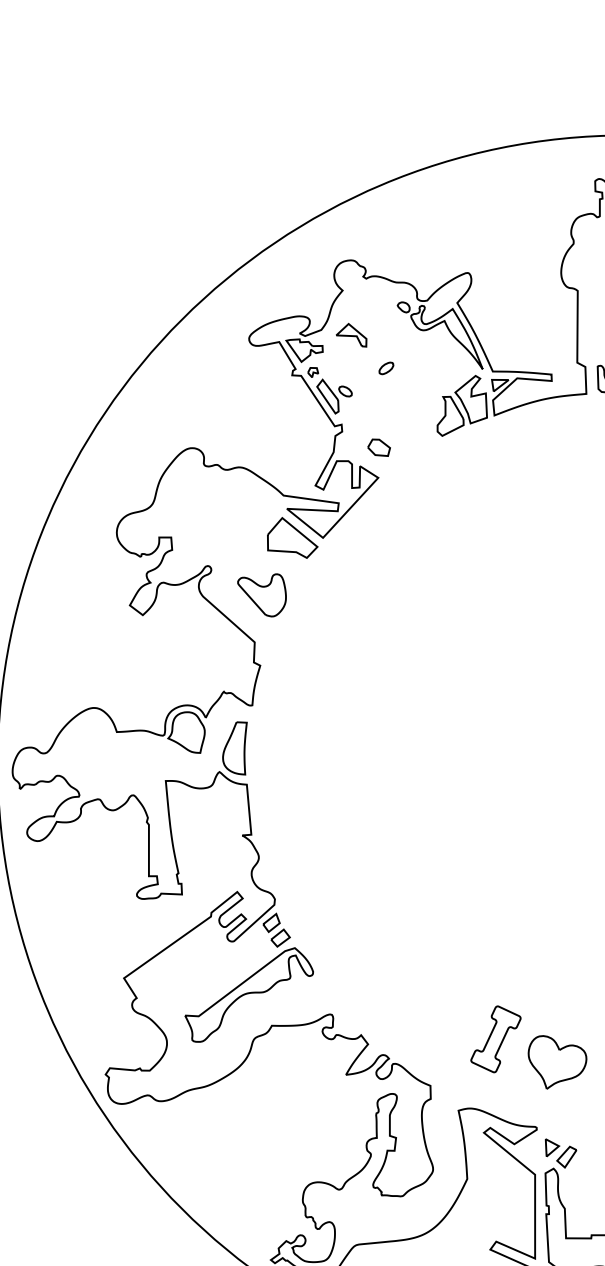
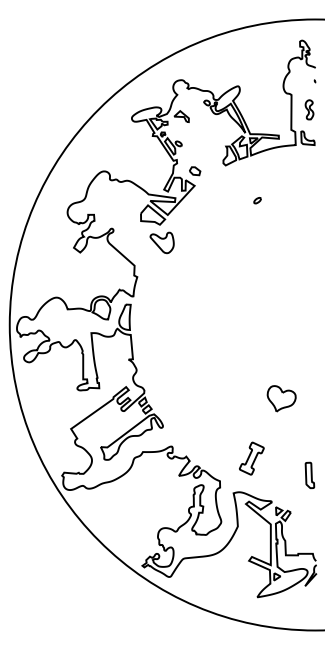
part: (386, 368) -> (257, 200), moved
part: (260, 594) -> (161, 242), moved
part: (557, 1061) -> (281, 398), moved

